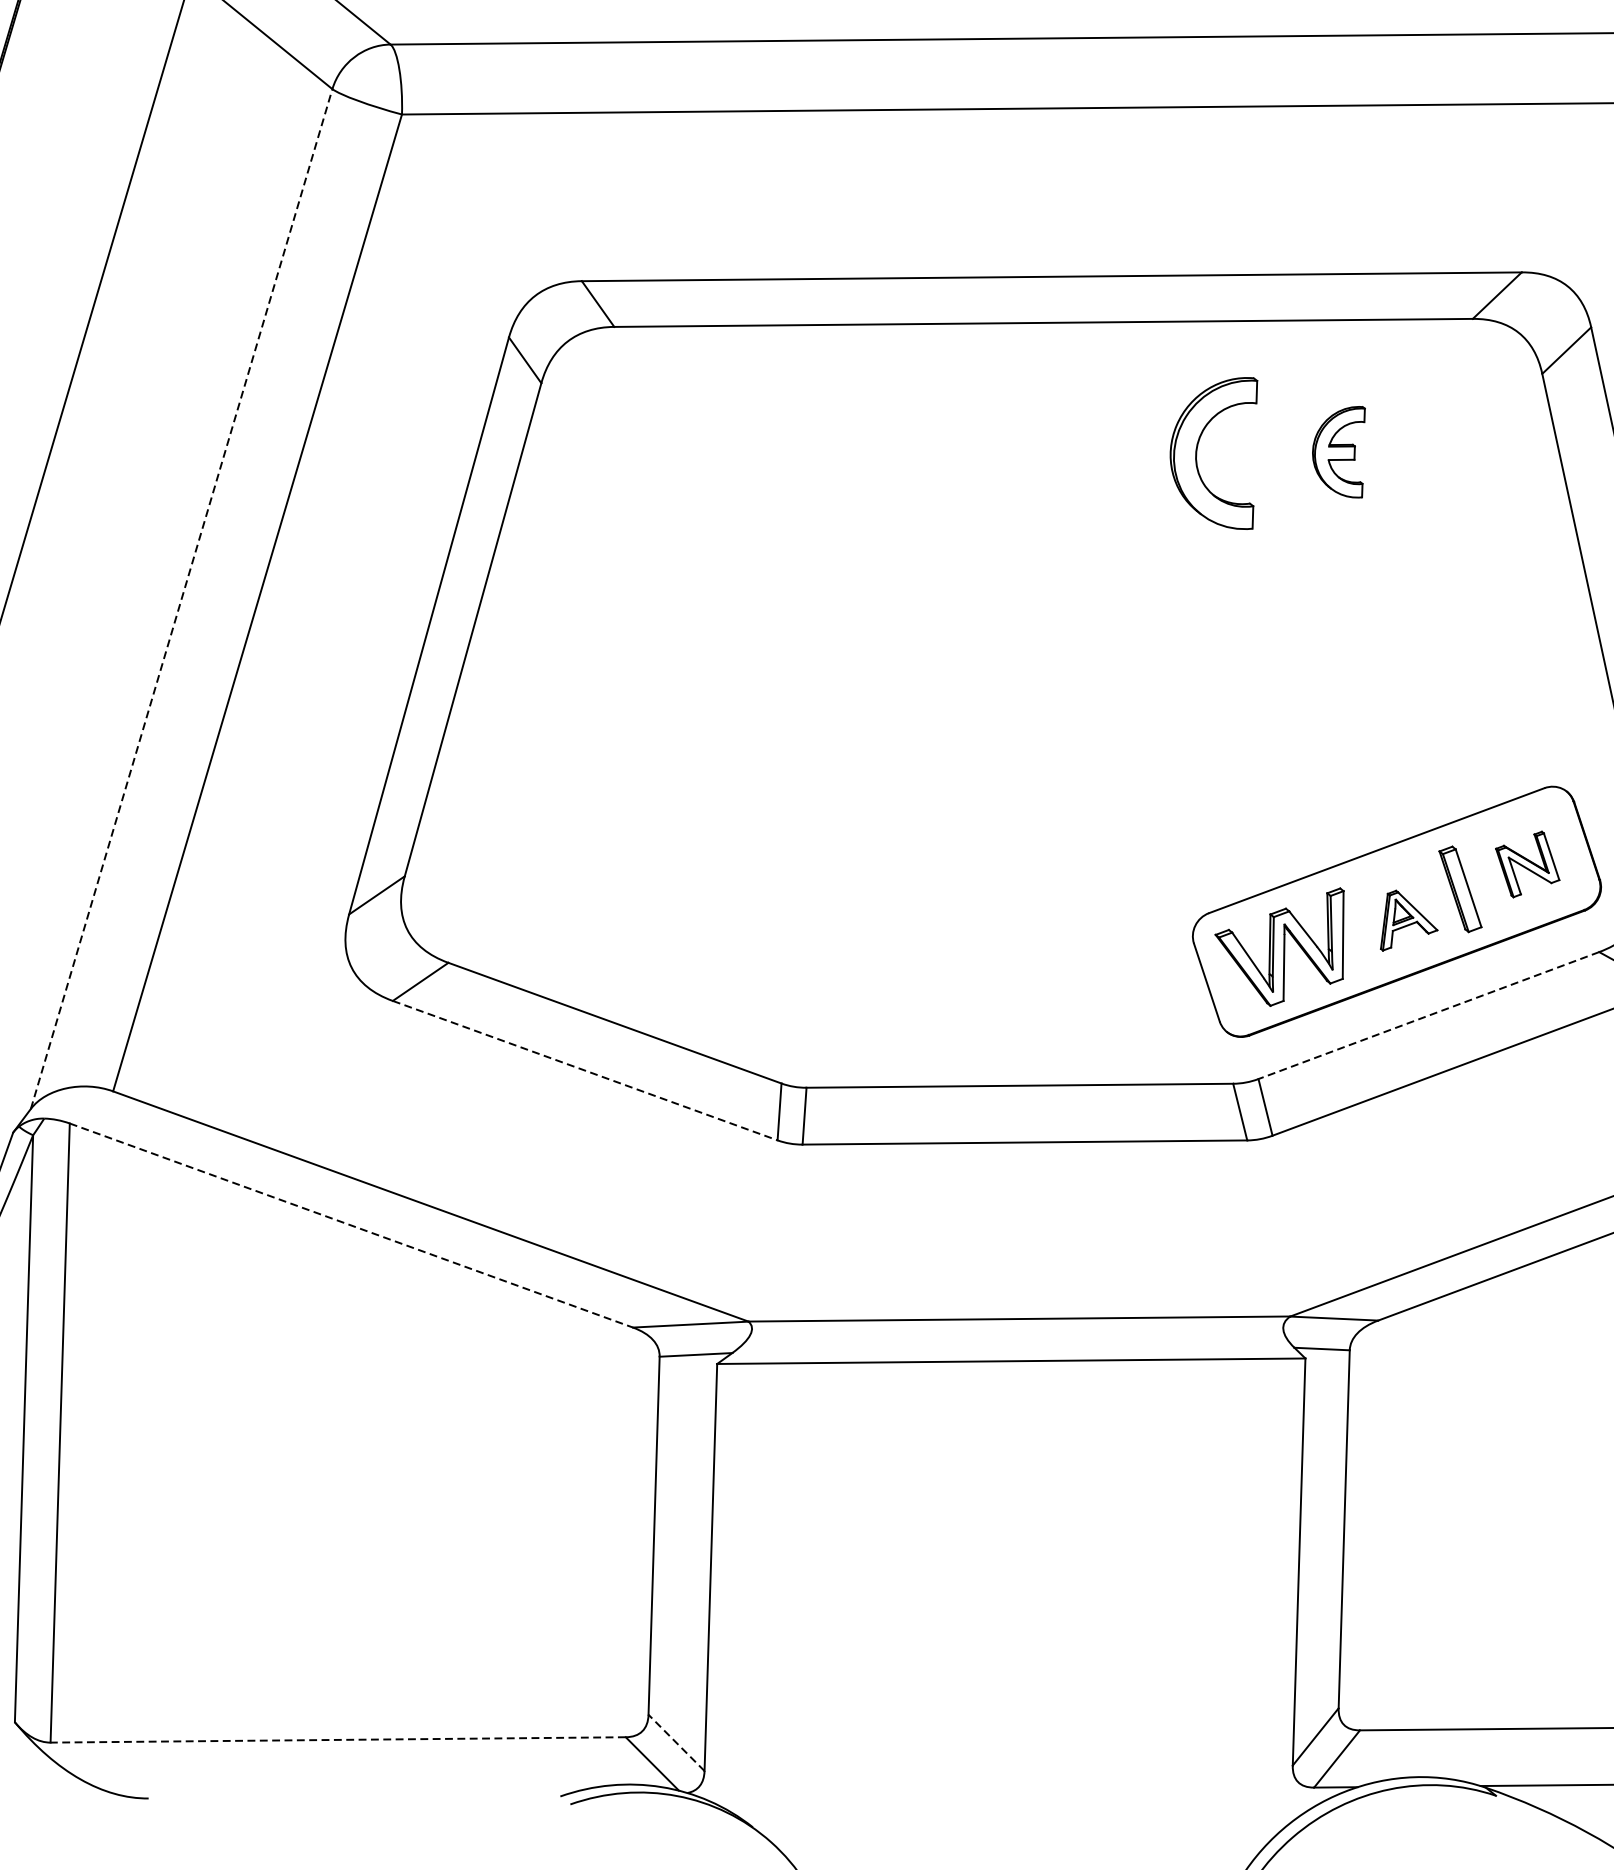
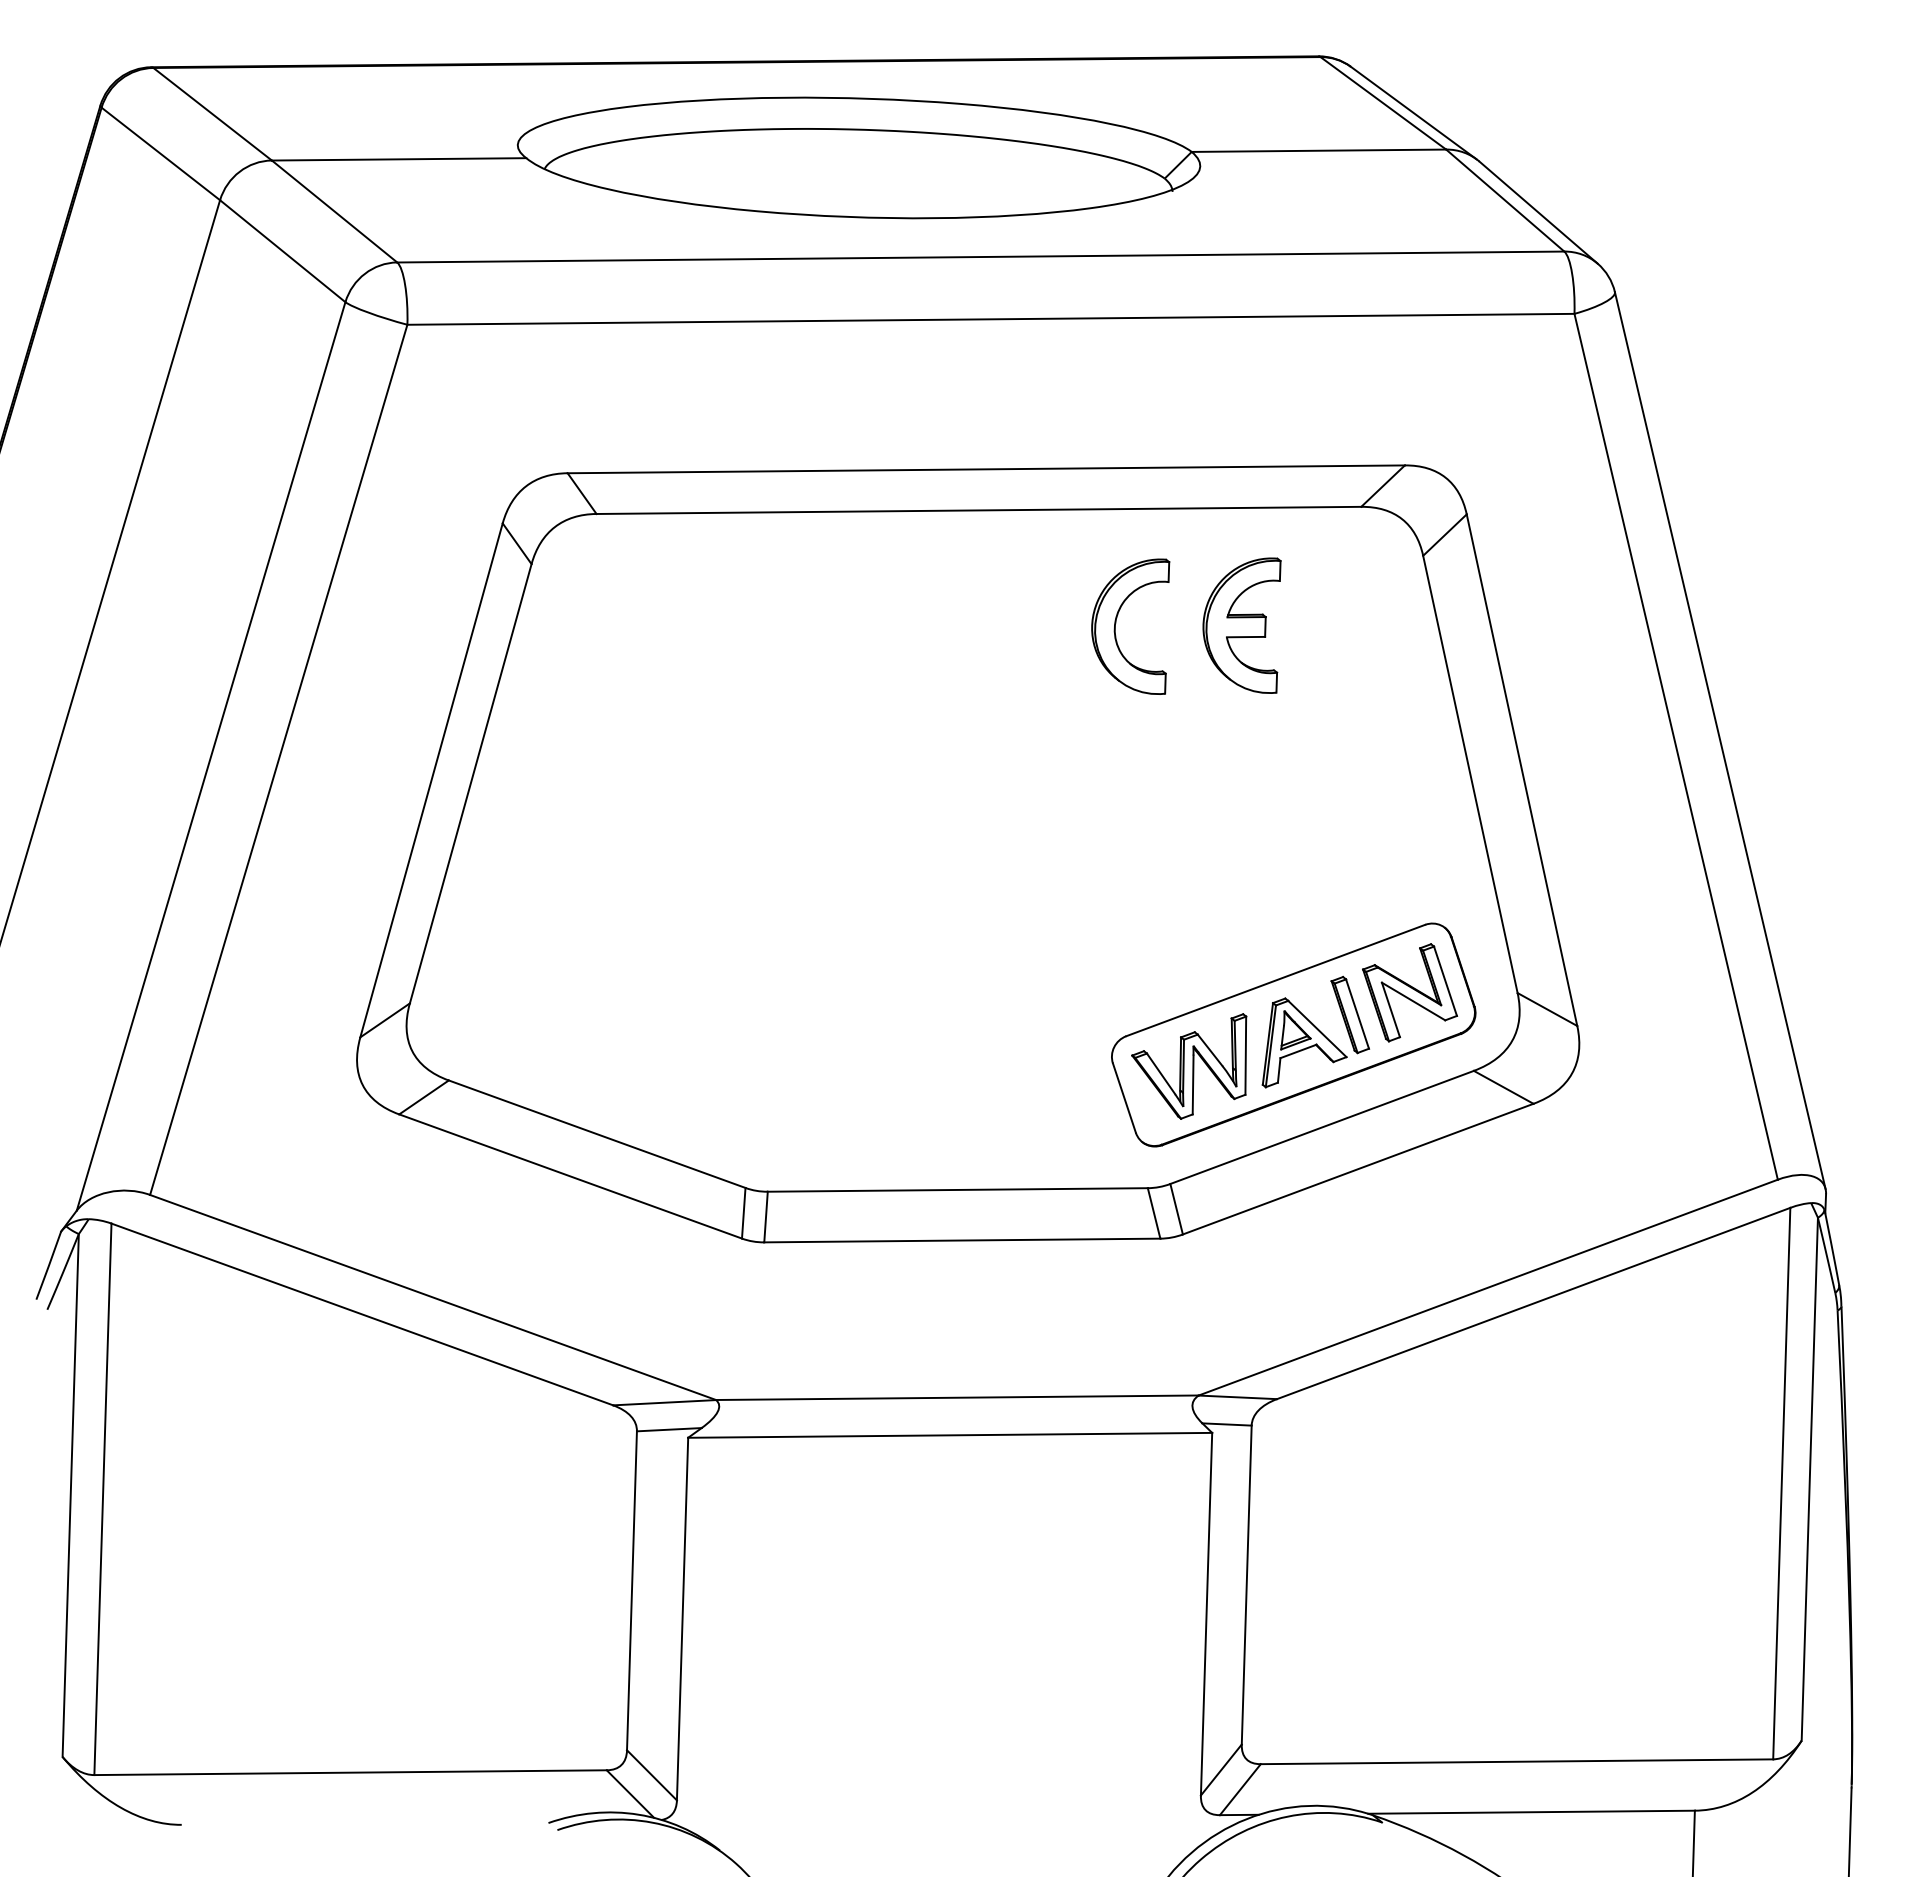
part: (1338, 452) -> (1241, 625), size x1.67
line: (182, 599) -> (211, 756), dashed -> solid
part: (1528, 864) -> (1410, 992), size x1.67
part: (1409, 920) -> (1304, 1042), size x1.67
line: (1429, 1015) -> (1322, 1127), dashed -> solid
line: (586, 1070) -> (571, 1176), dashed -> solid
line: (351, 1225) -> (362, 1314), dashed -> solid
line: (338, 1739) -> (350, 1772), dashed -> solid
line: (676, 1741) -> (651, 1774), dashed -> solid

